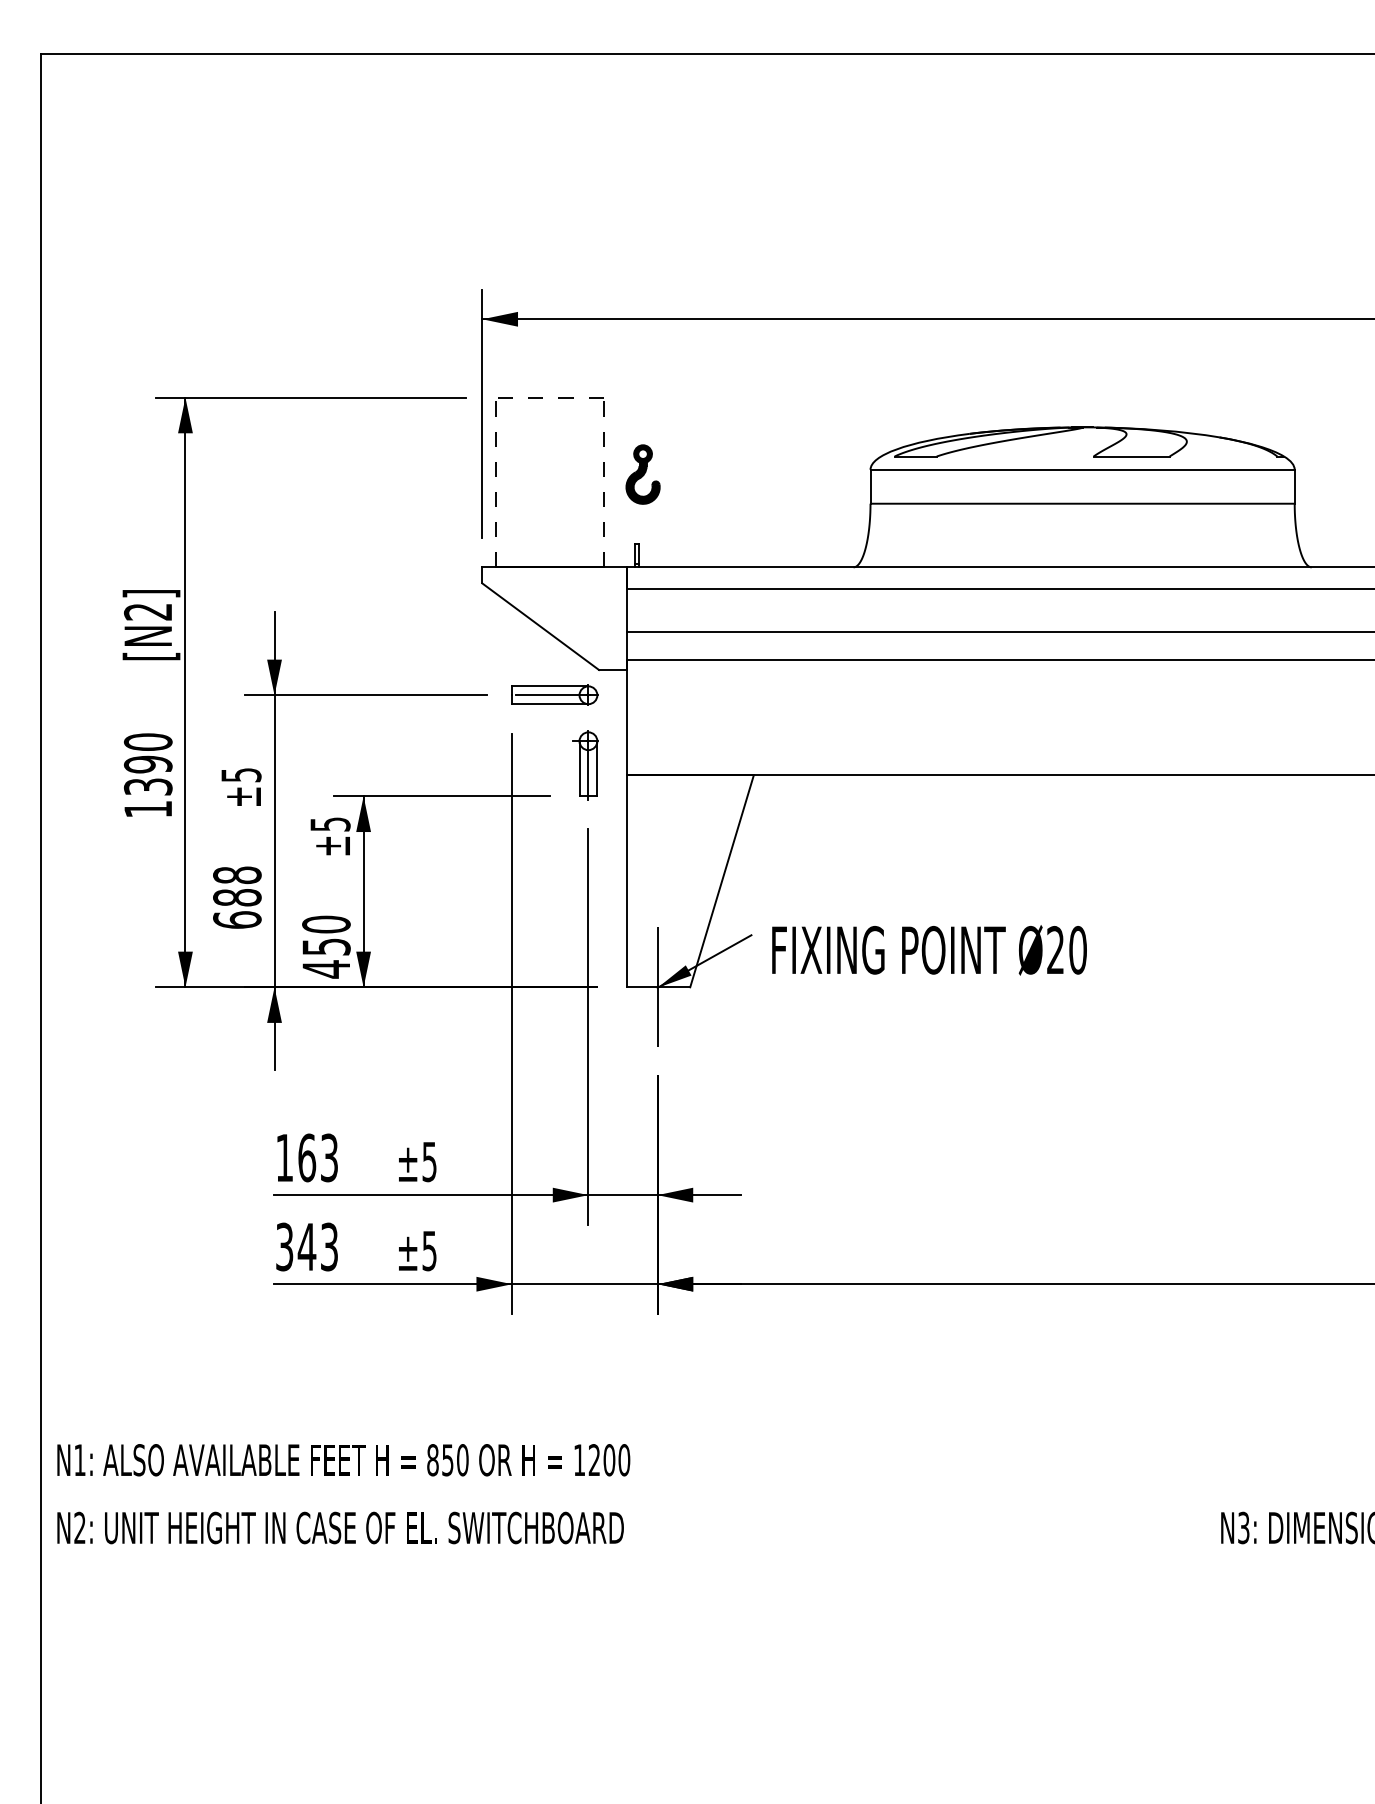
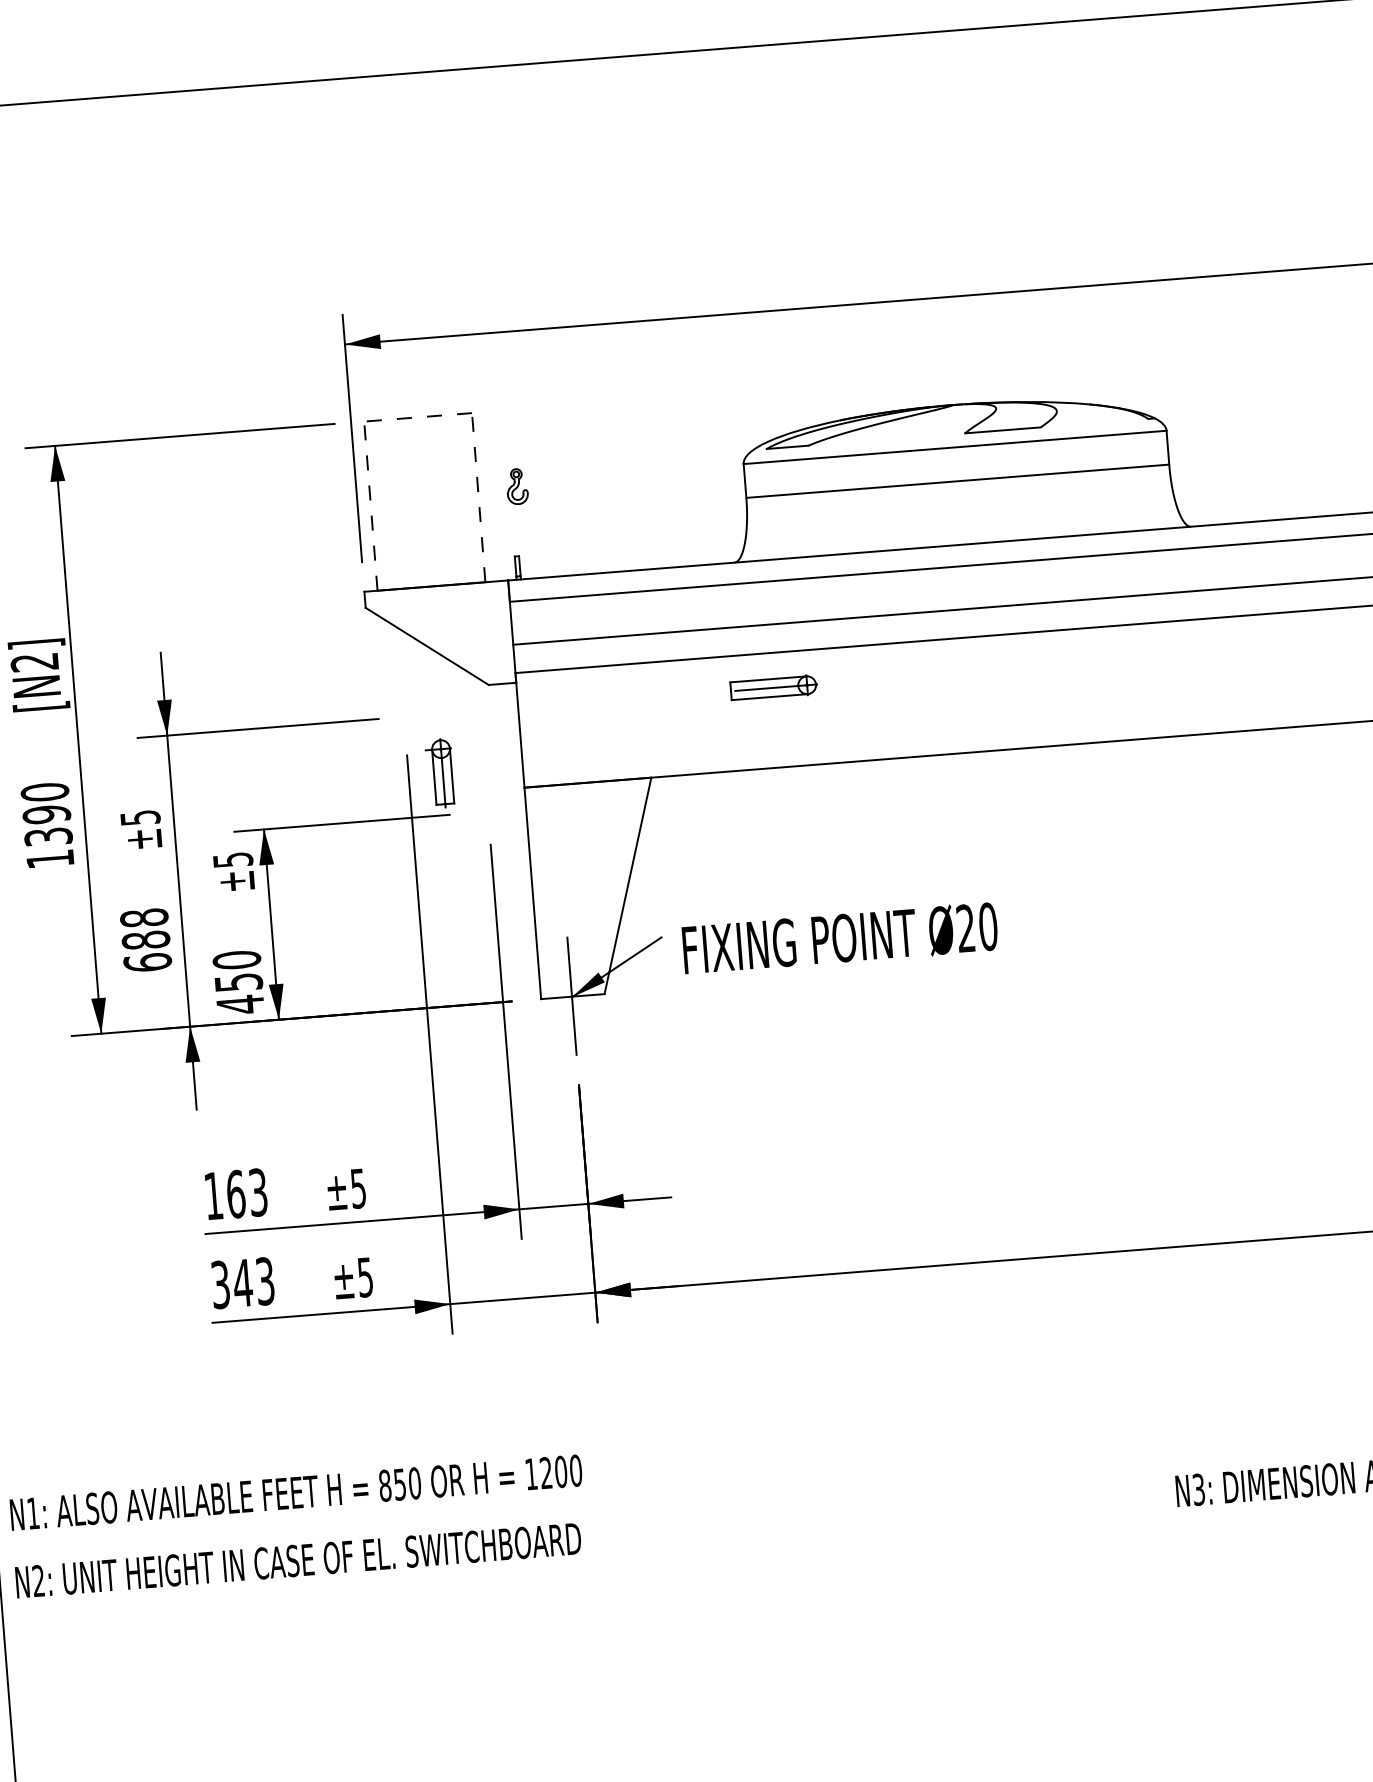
part: (642, 474) -> (516, 486), size x0.6
part: (554, 694) -> (773, 687), moved
part: (585, 765) -> (440, 773), moved

